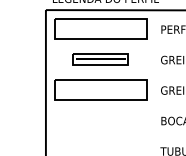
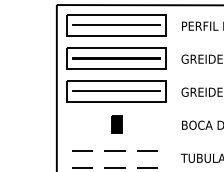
line: (100, 28) -> (116, 25), added
part: (100, 59) -> (116, 58), size x1.67
line: (100, 89) -> (116, 91), added
part: (100, 120) -> (116, 124), added
line: (99, 144) -> (114, 150), added

